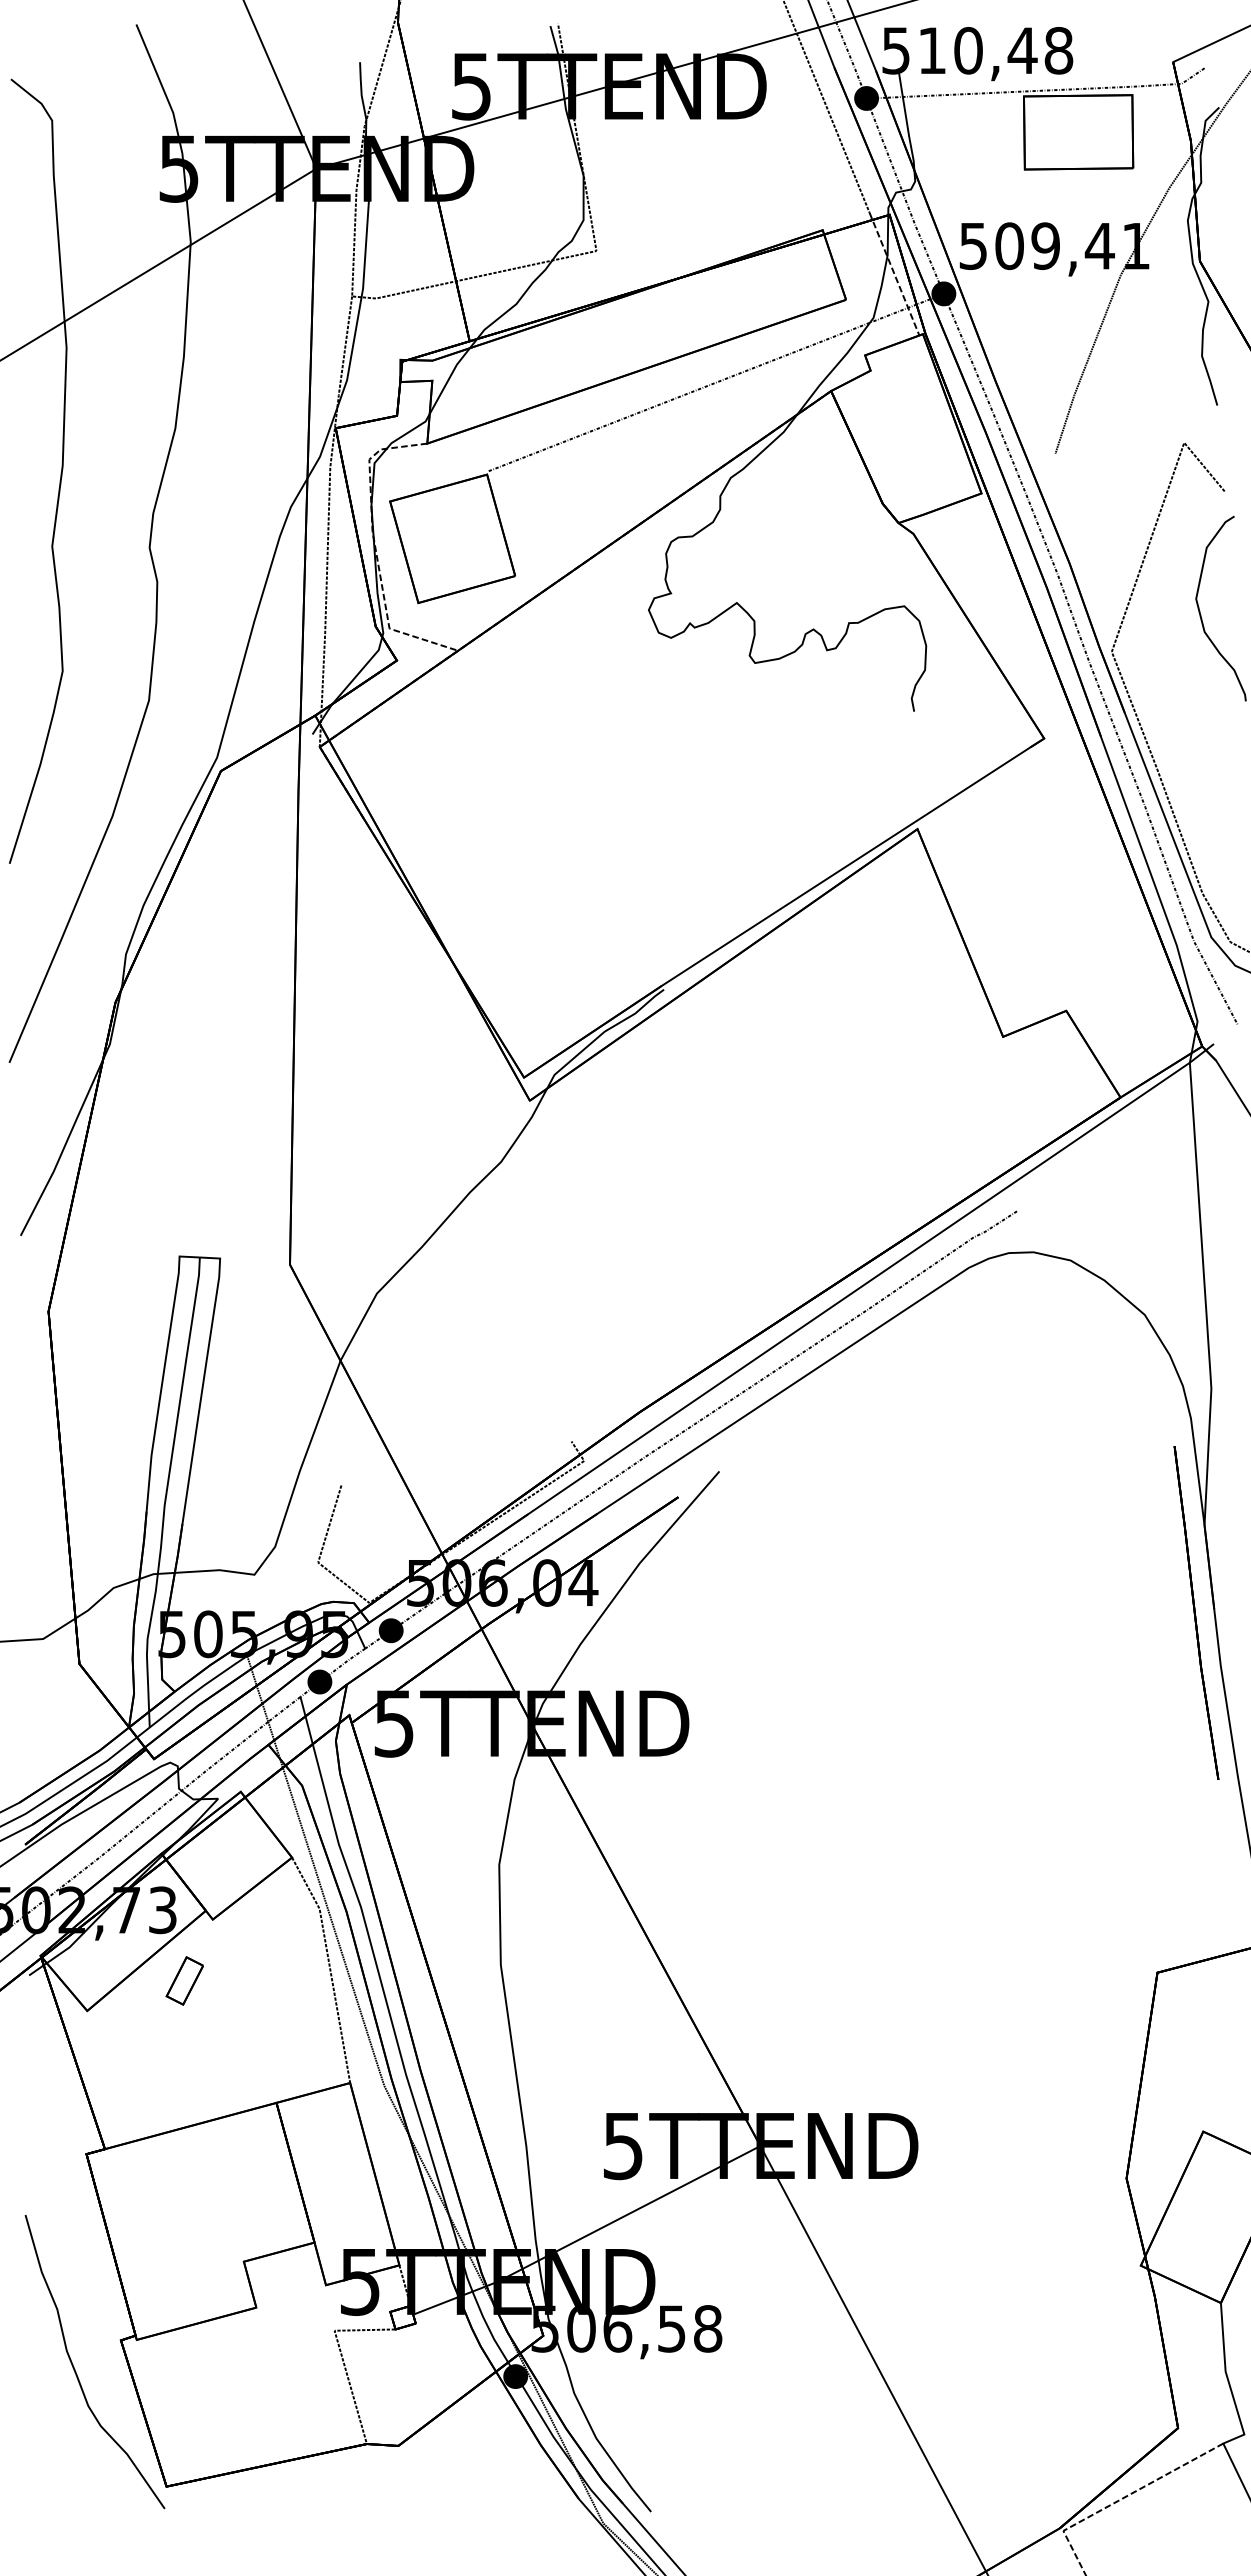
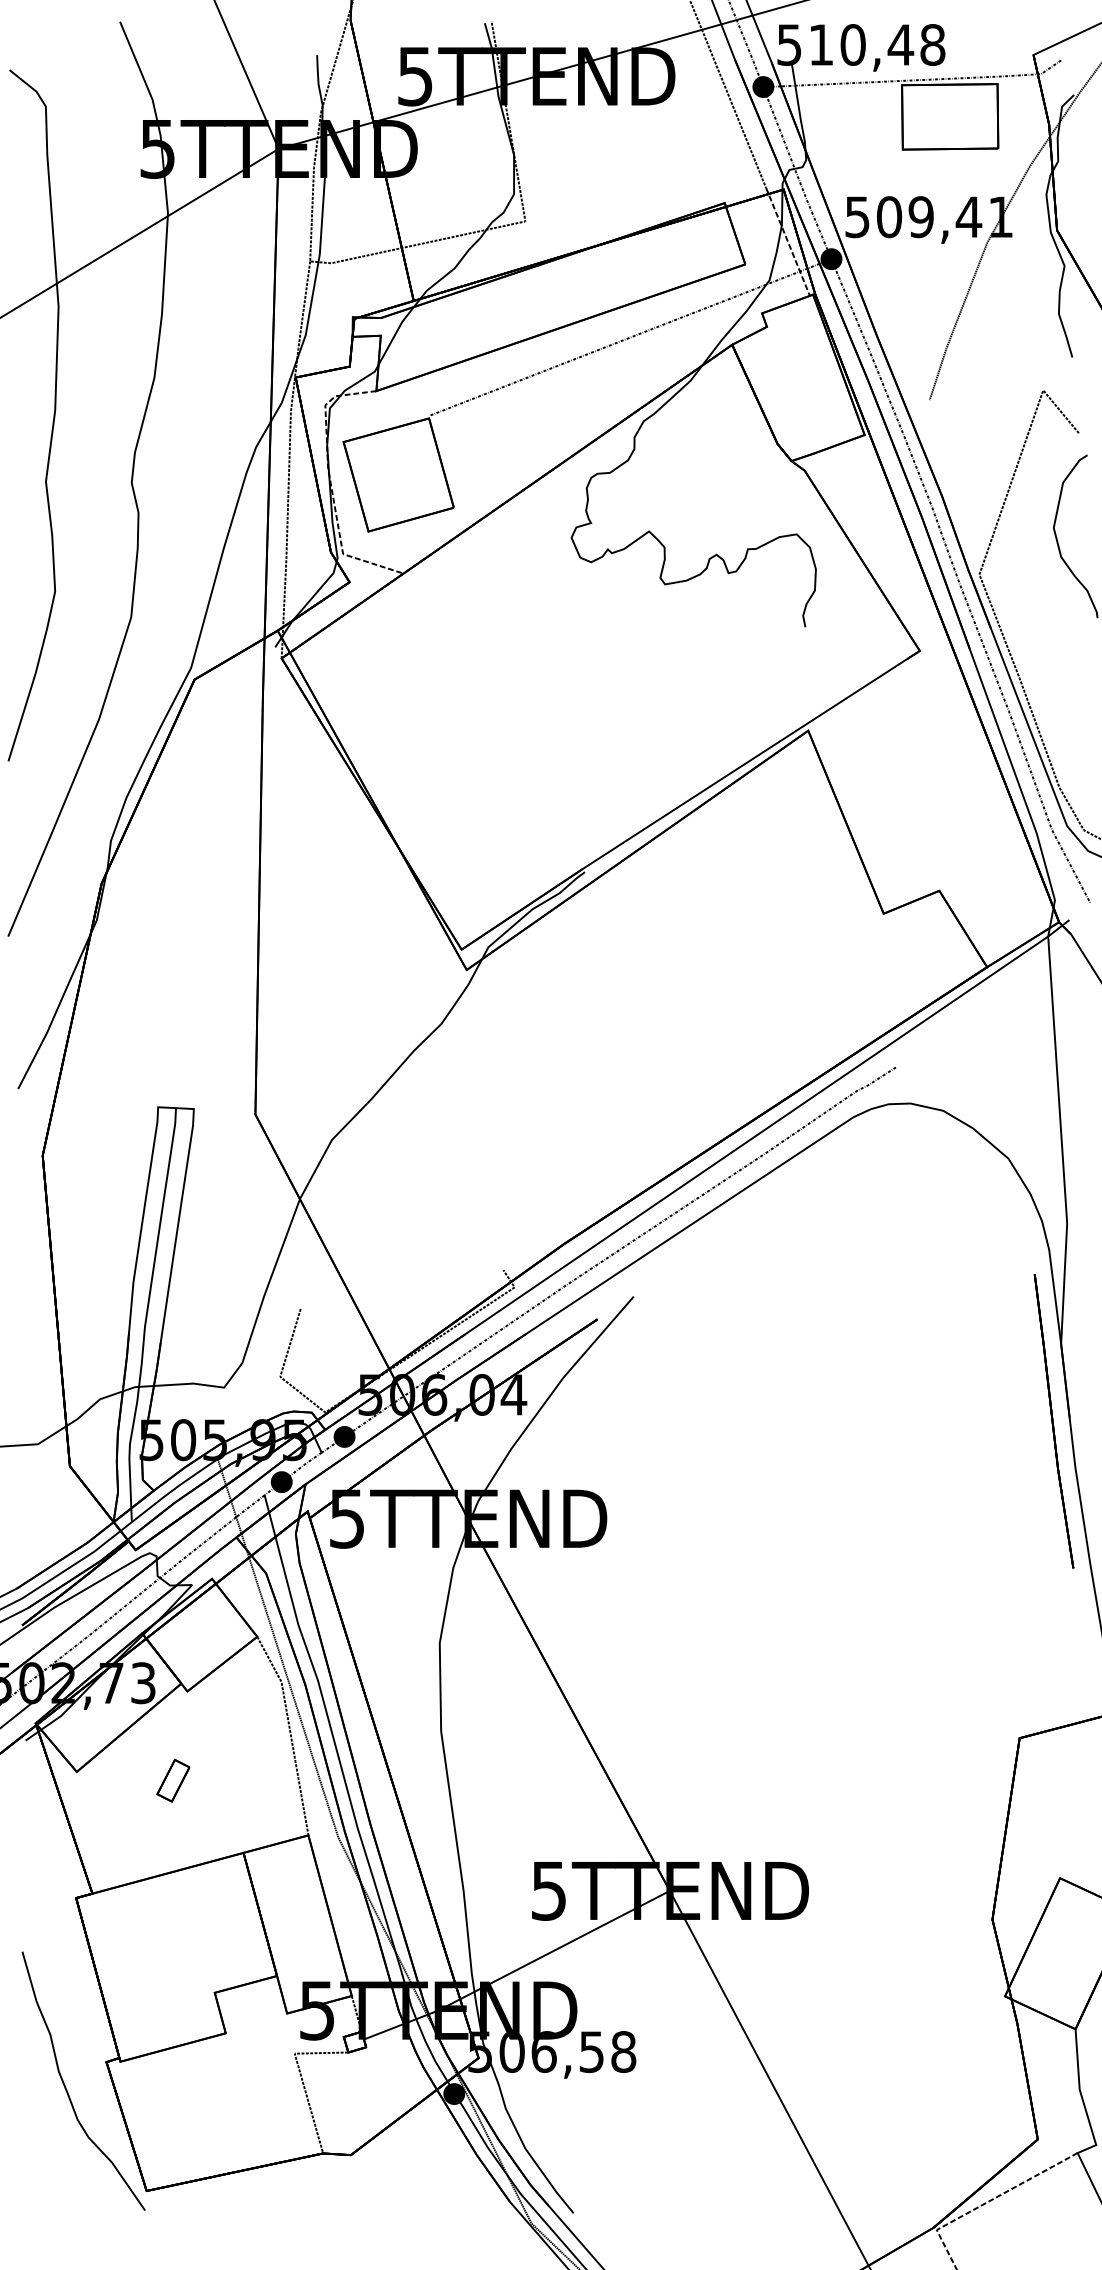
part: (184, 1980) -> (173, 1780), moved

